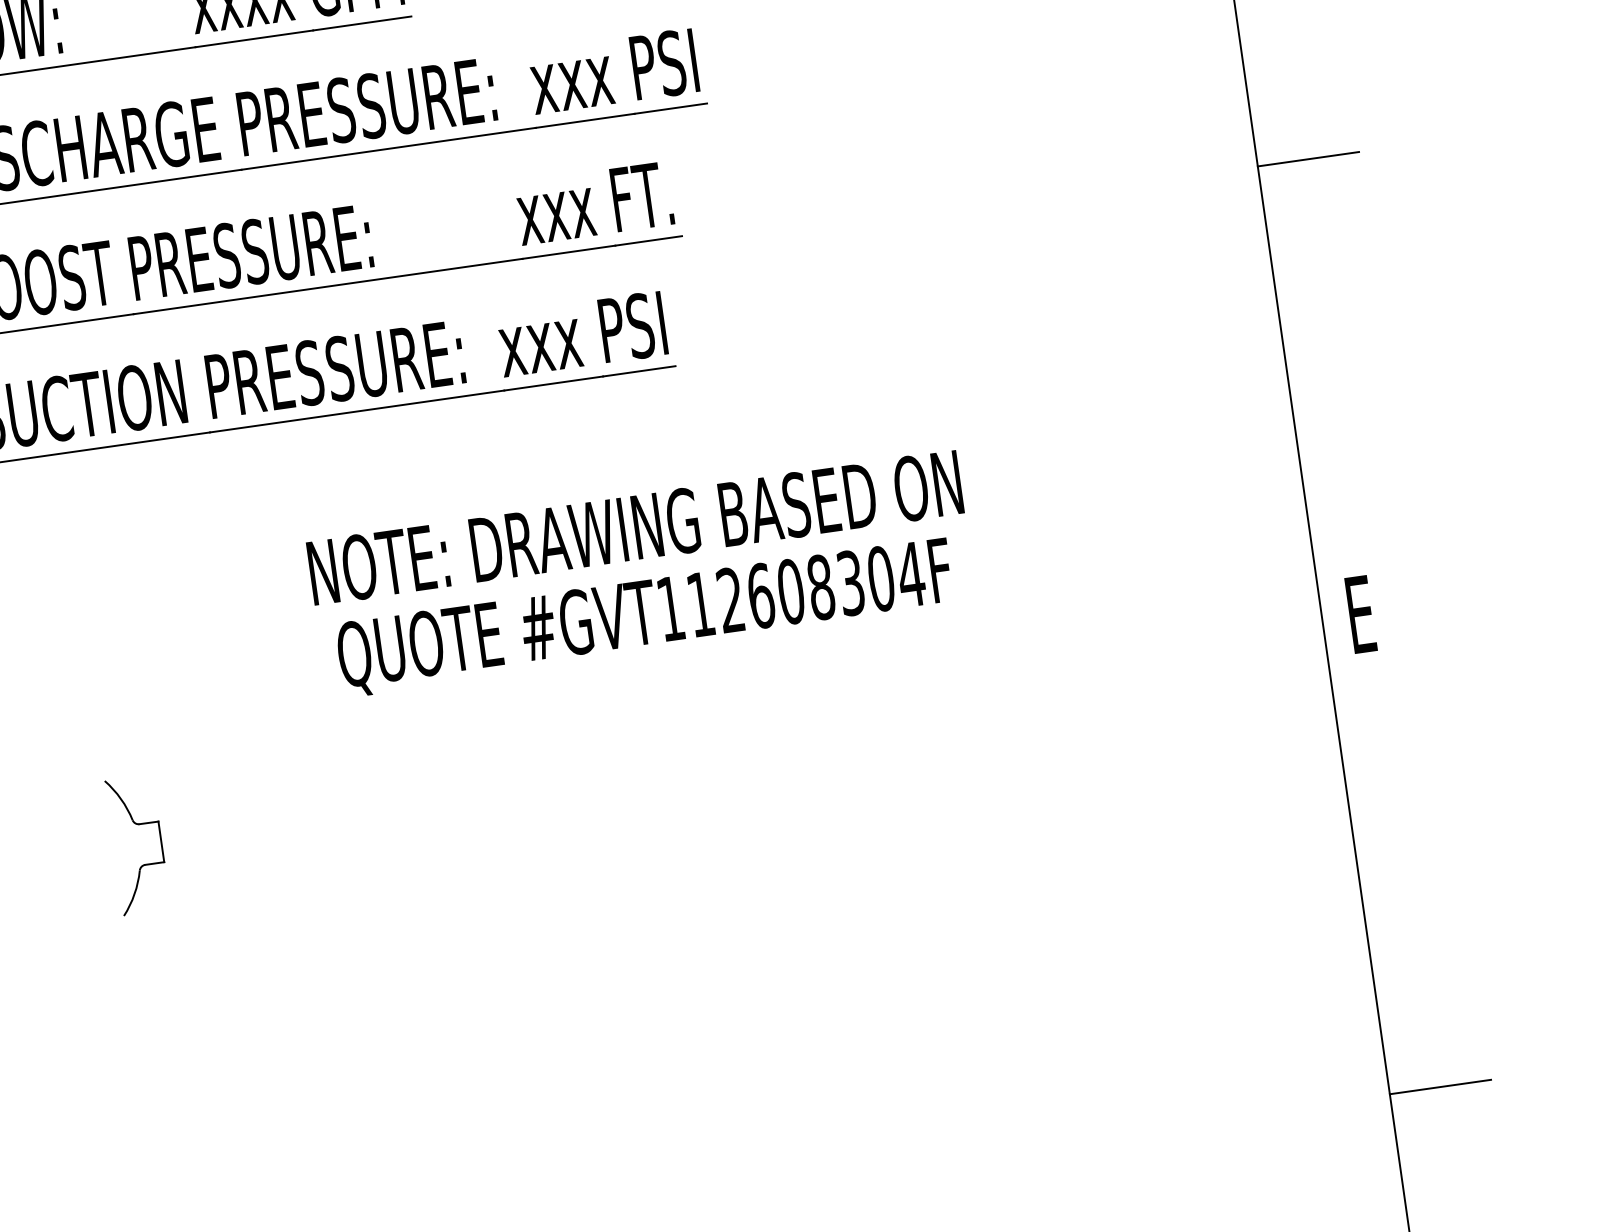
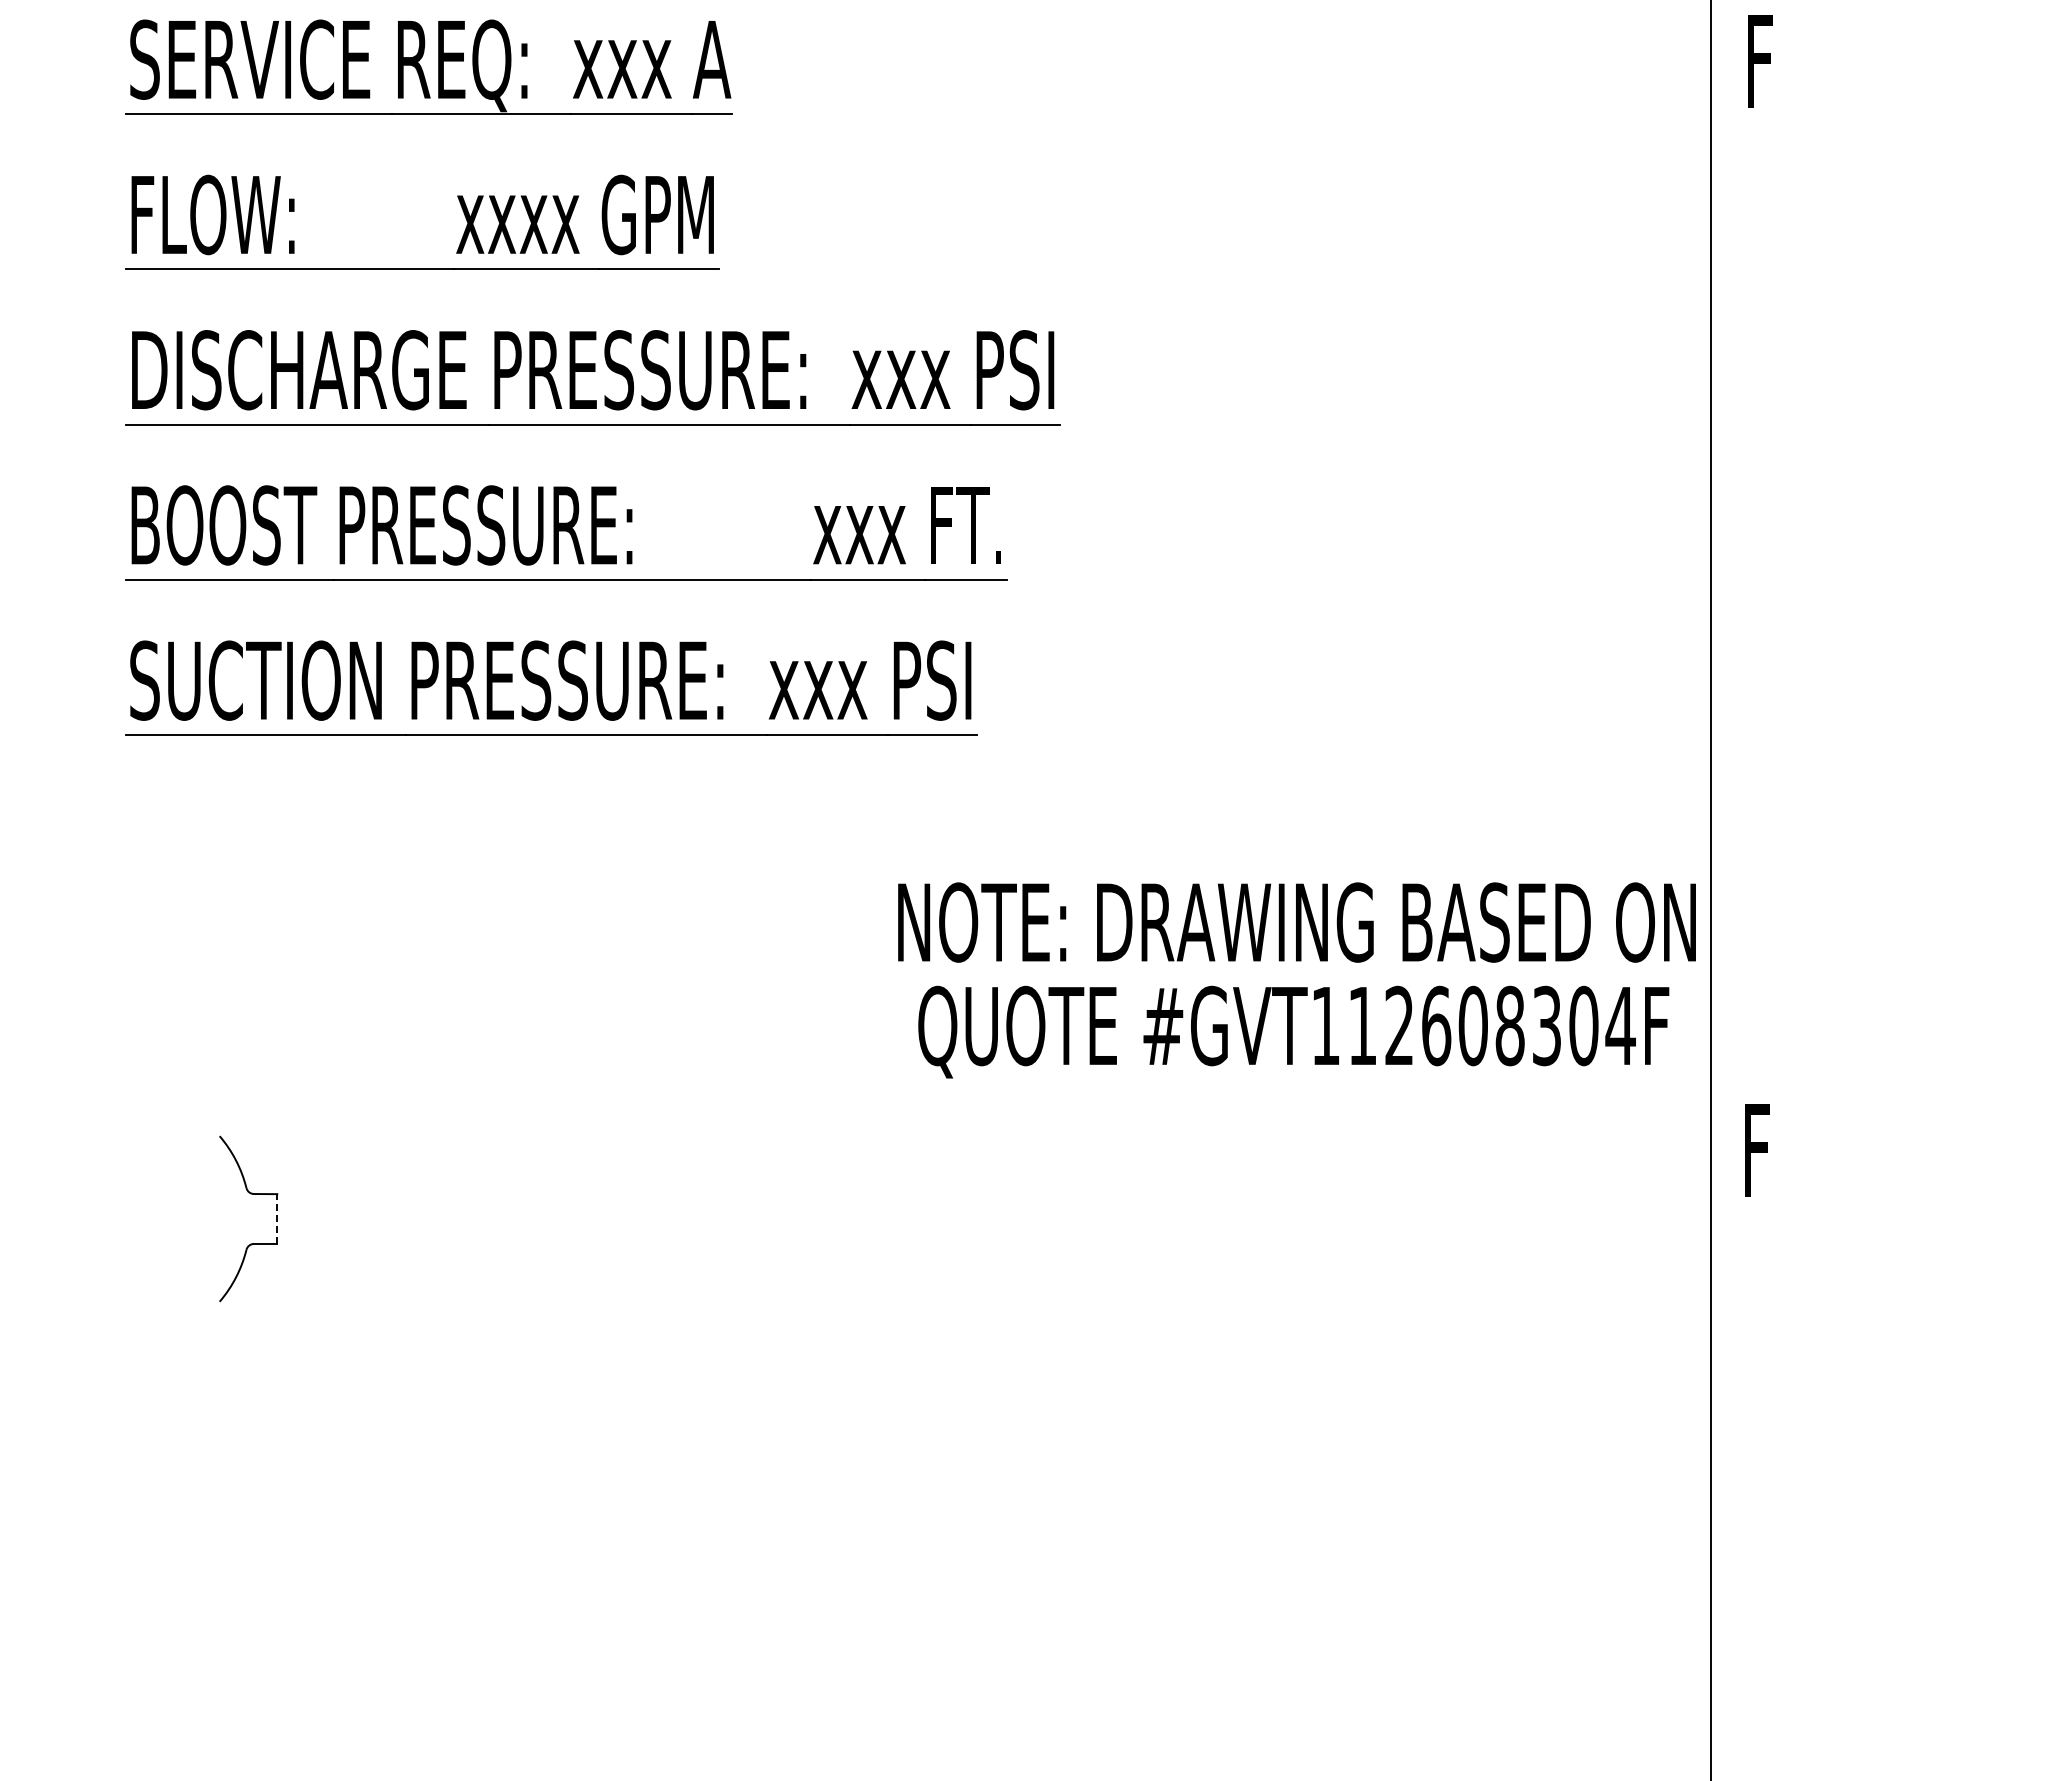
line: (1308, 159) -> (1773, 594), removed
text: (641, 575) -> (1296, 980), moved
text: (1363, 613) -> (1761, 1150), E -> F
line: (161, 842) -> (277, 1219), solid -> dashed
line: (1440, 1086) -> (1773, 1732), removed

